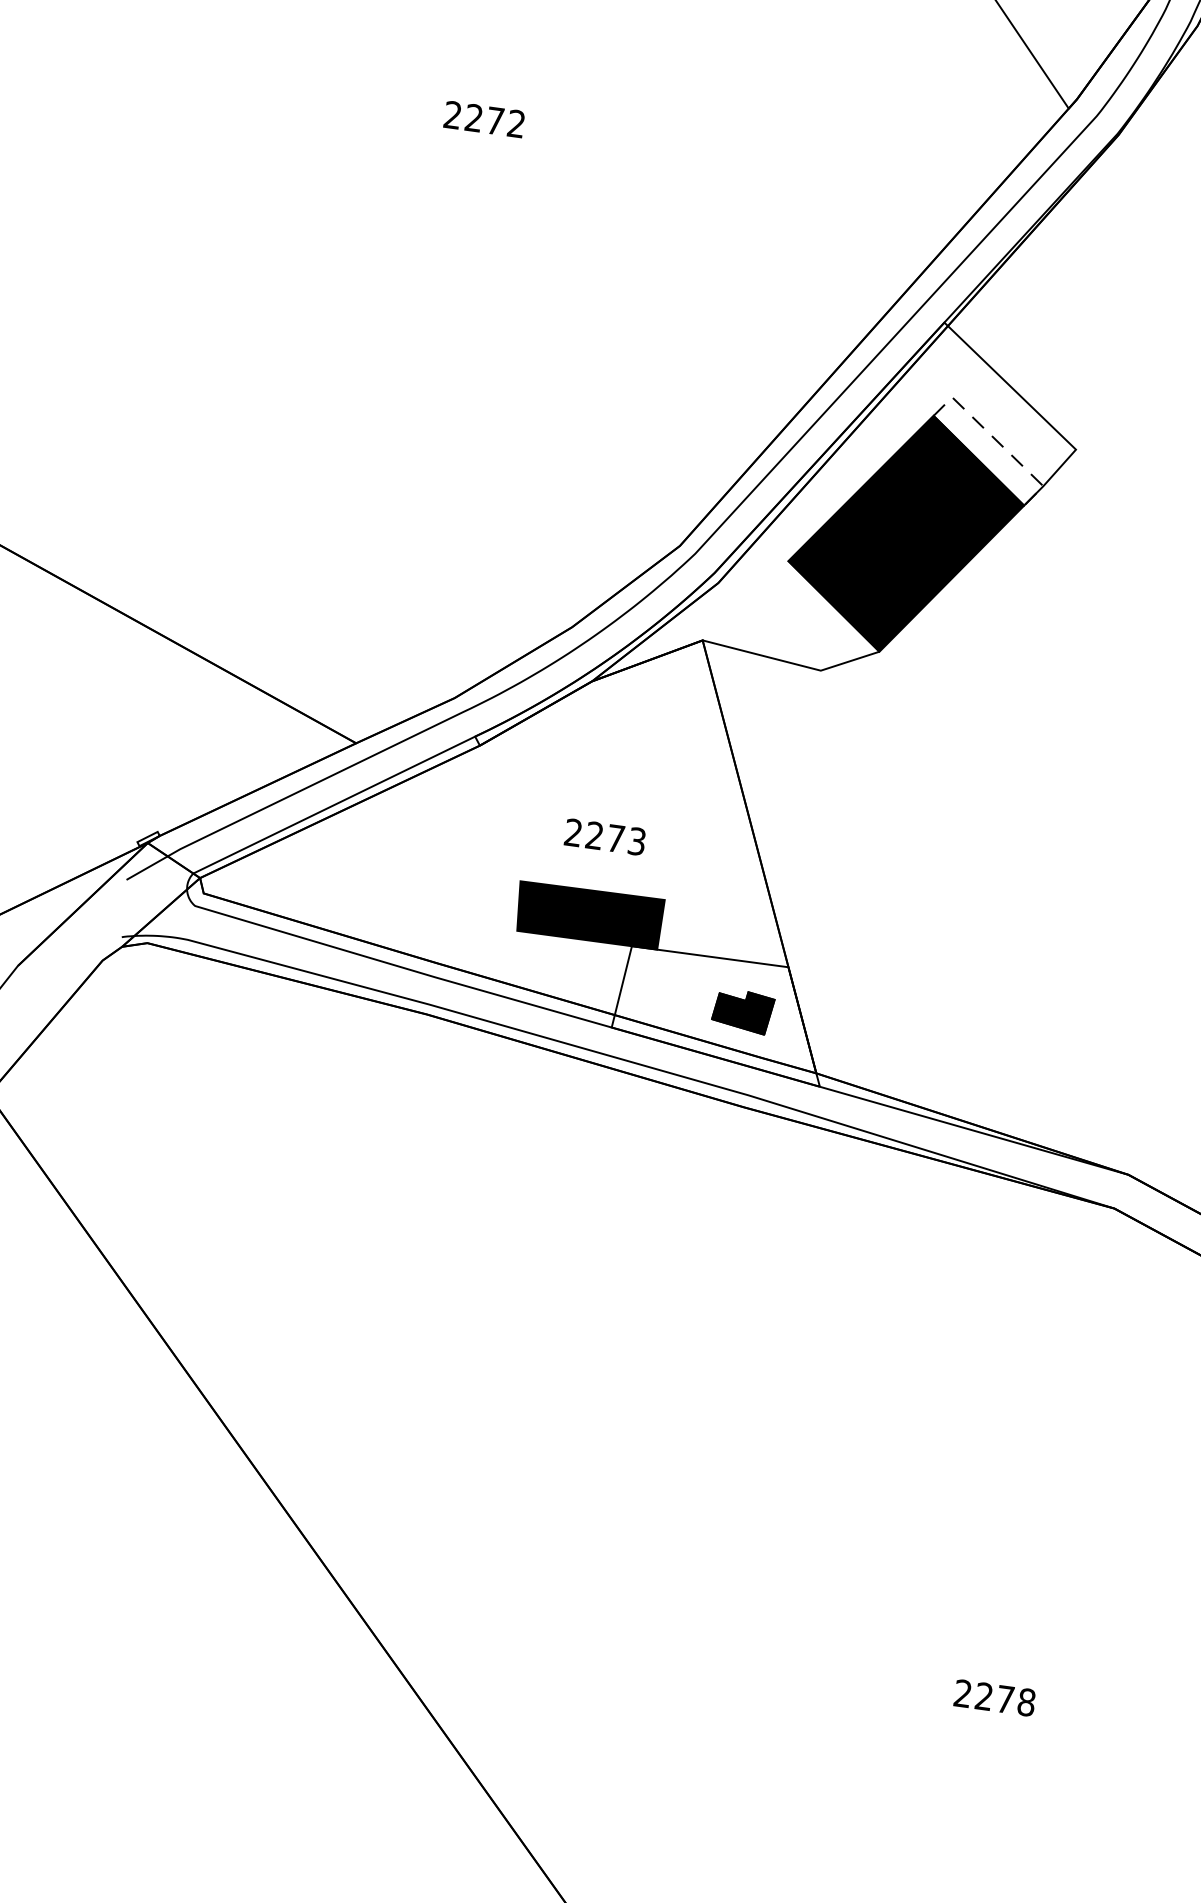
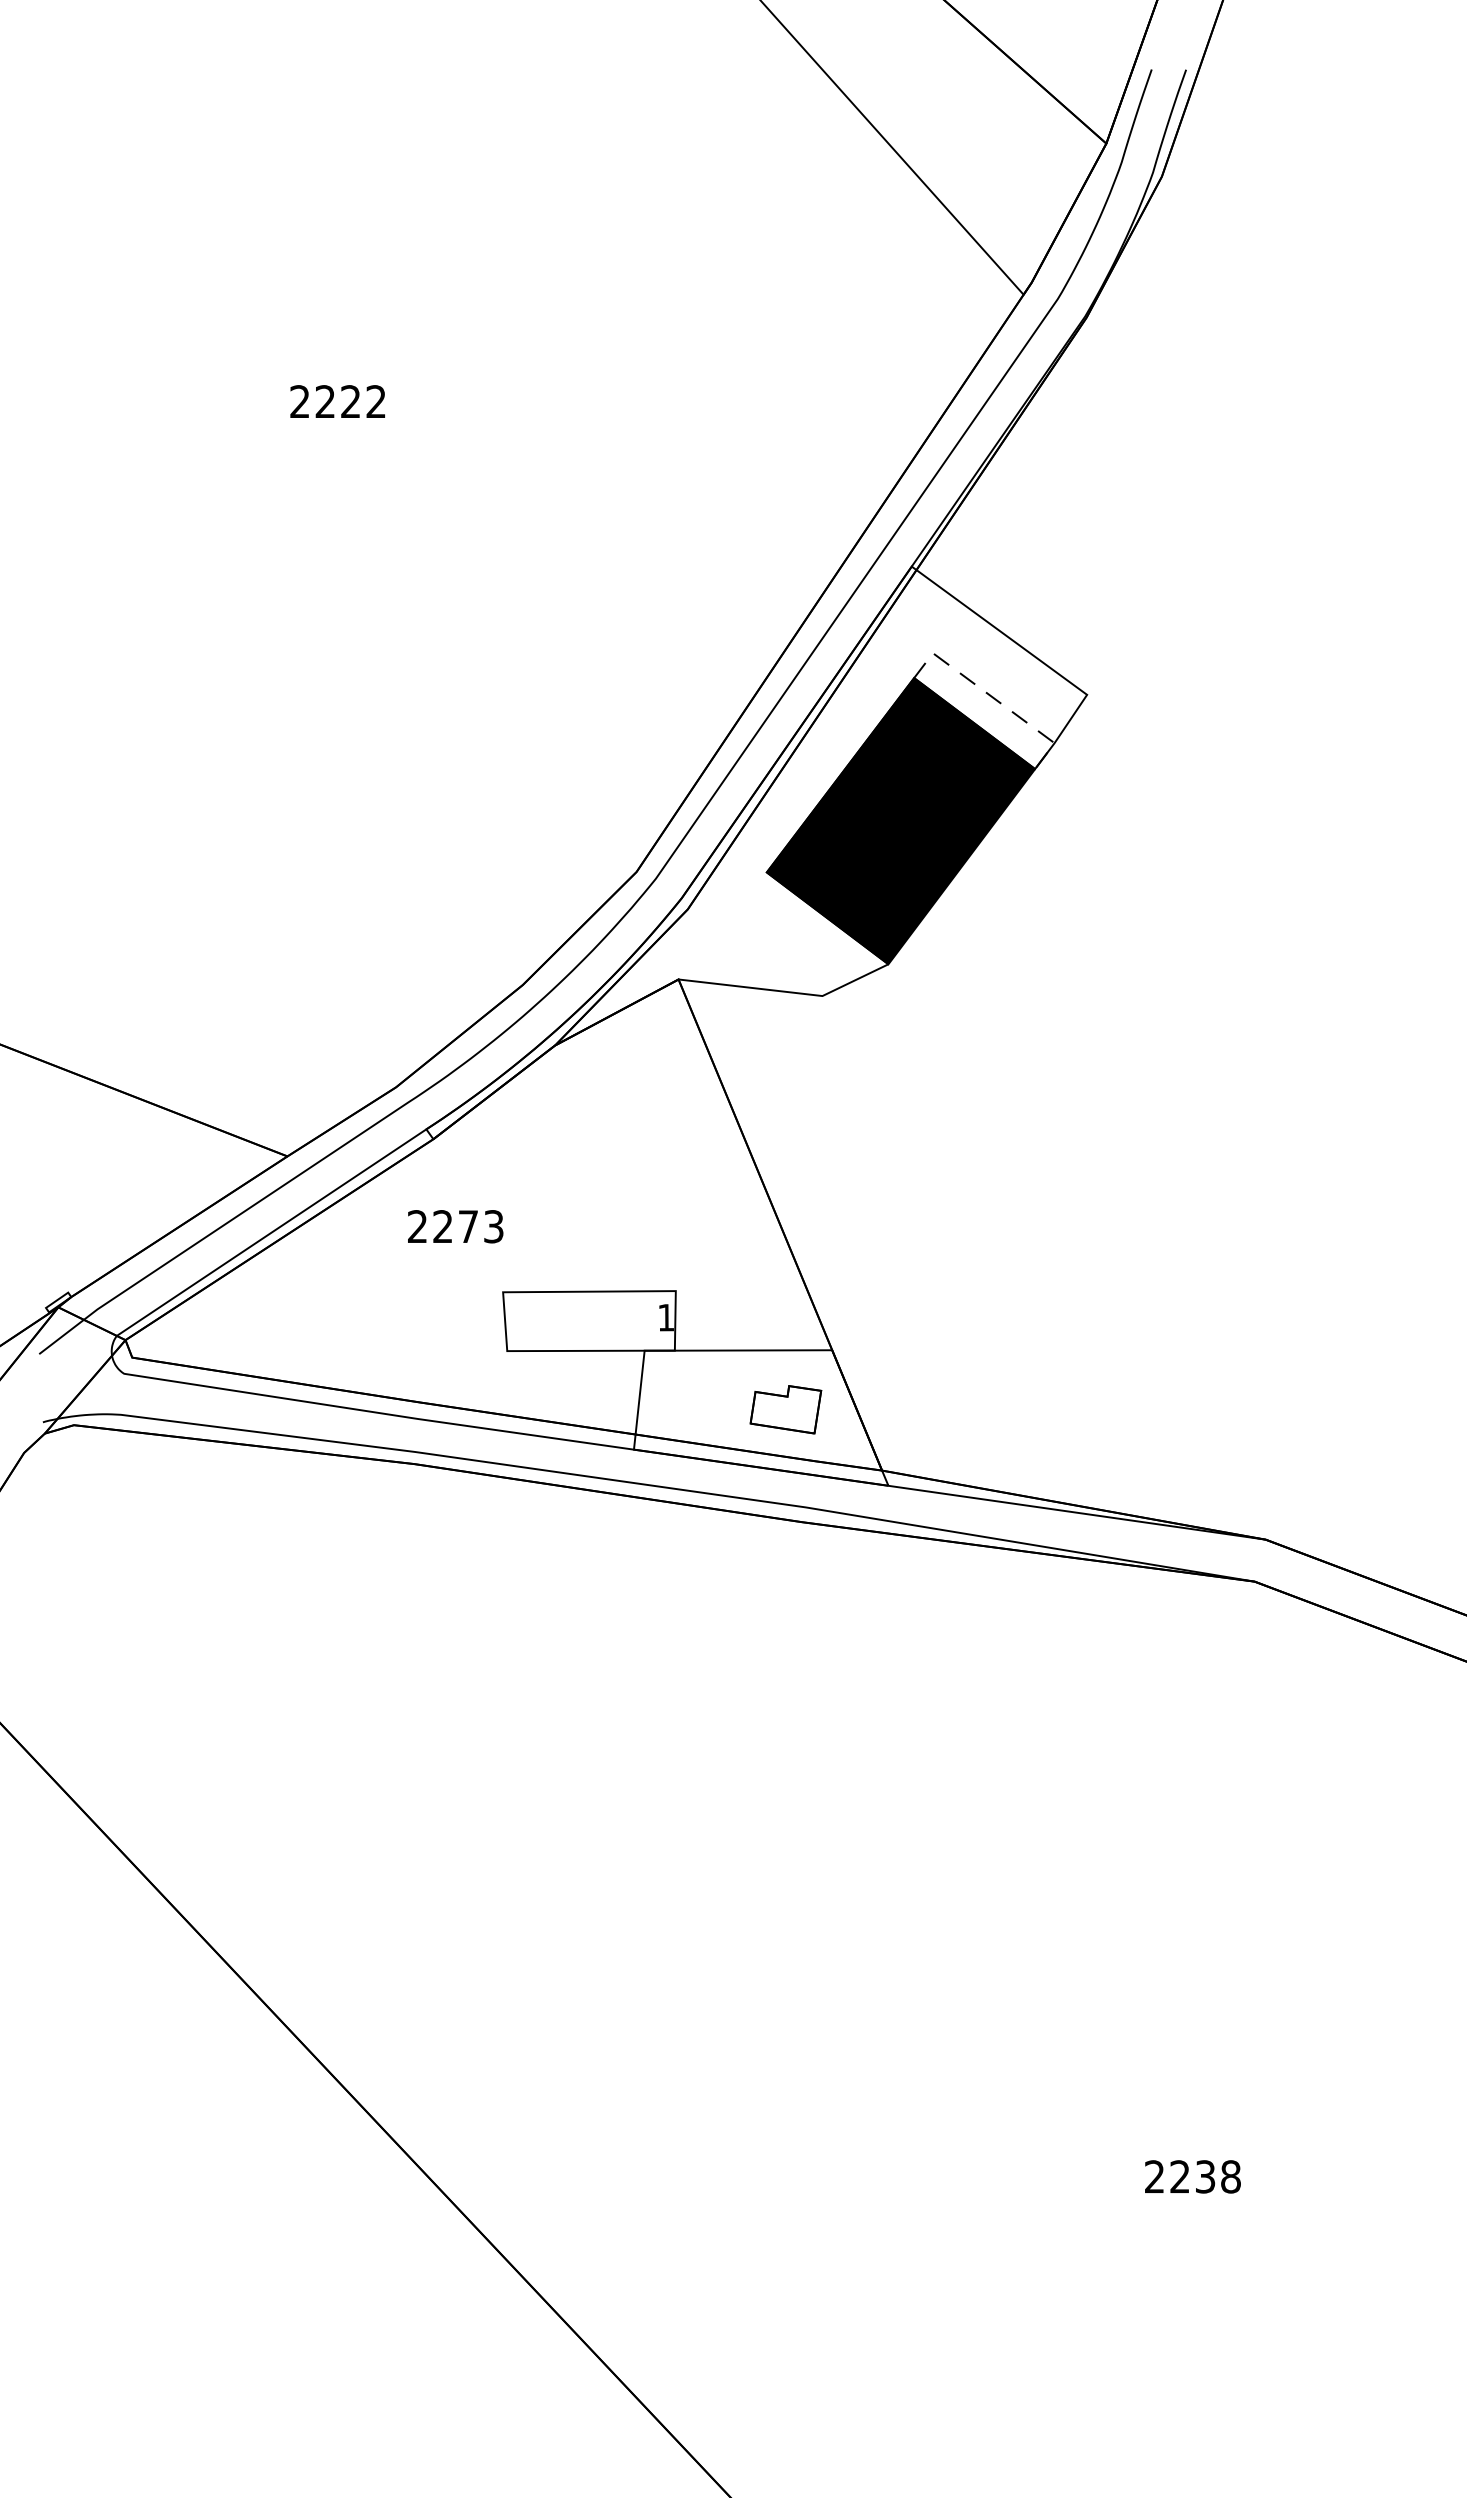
text: (495, 120) -> (350, 401), 2272 -> 2222
text: (605, 836) -> (455, 1226), moved
fill: (589, 915) -> (589, 1321), removed
fill: (742, 1011) -> (785, 1409), removed
text: (1005, 1699) -> (1205, 2176), 2278 -> 2238

